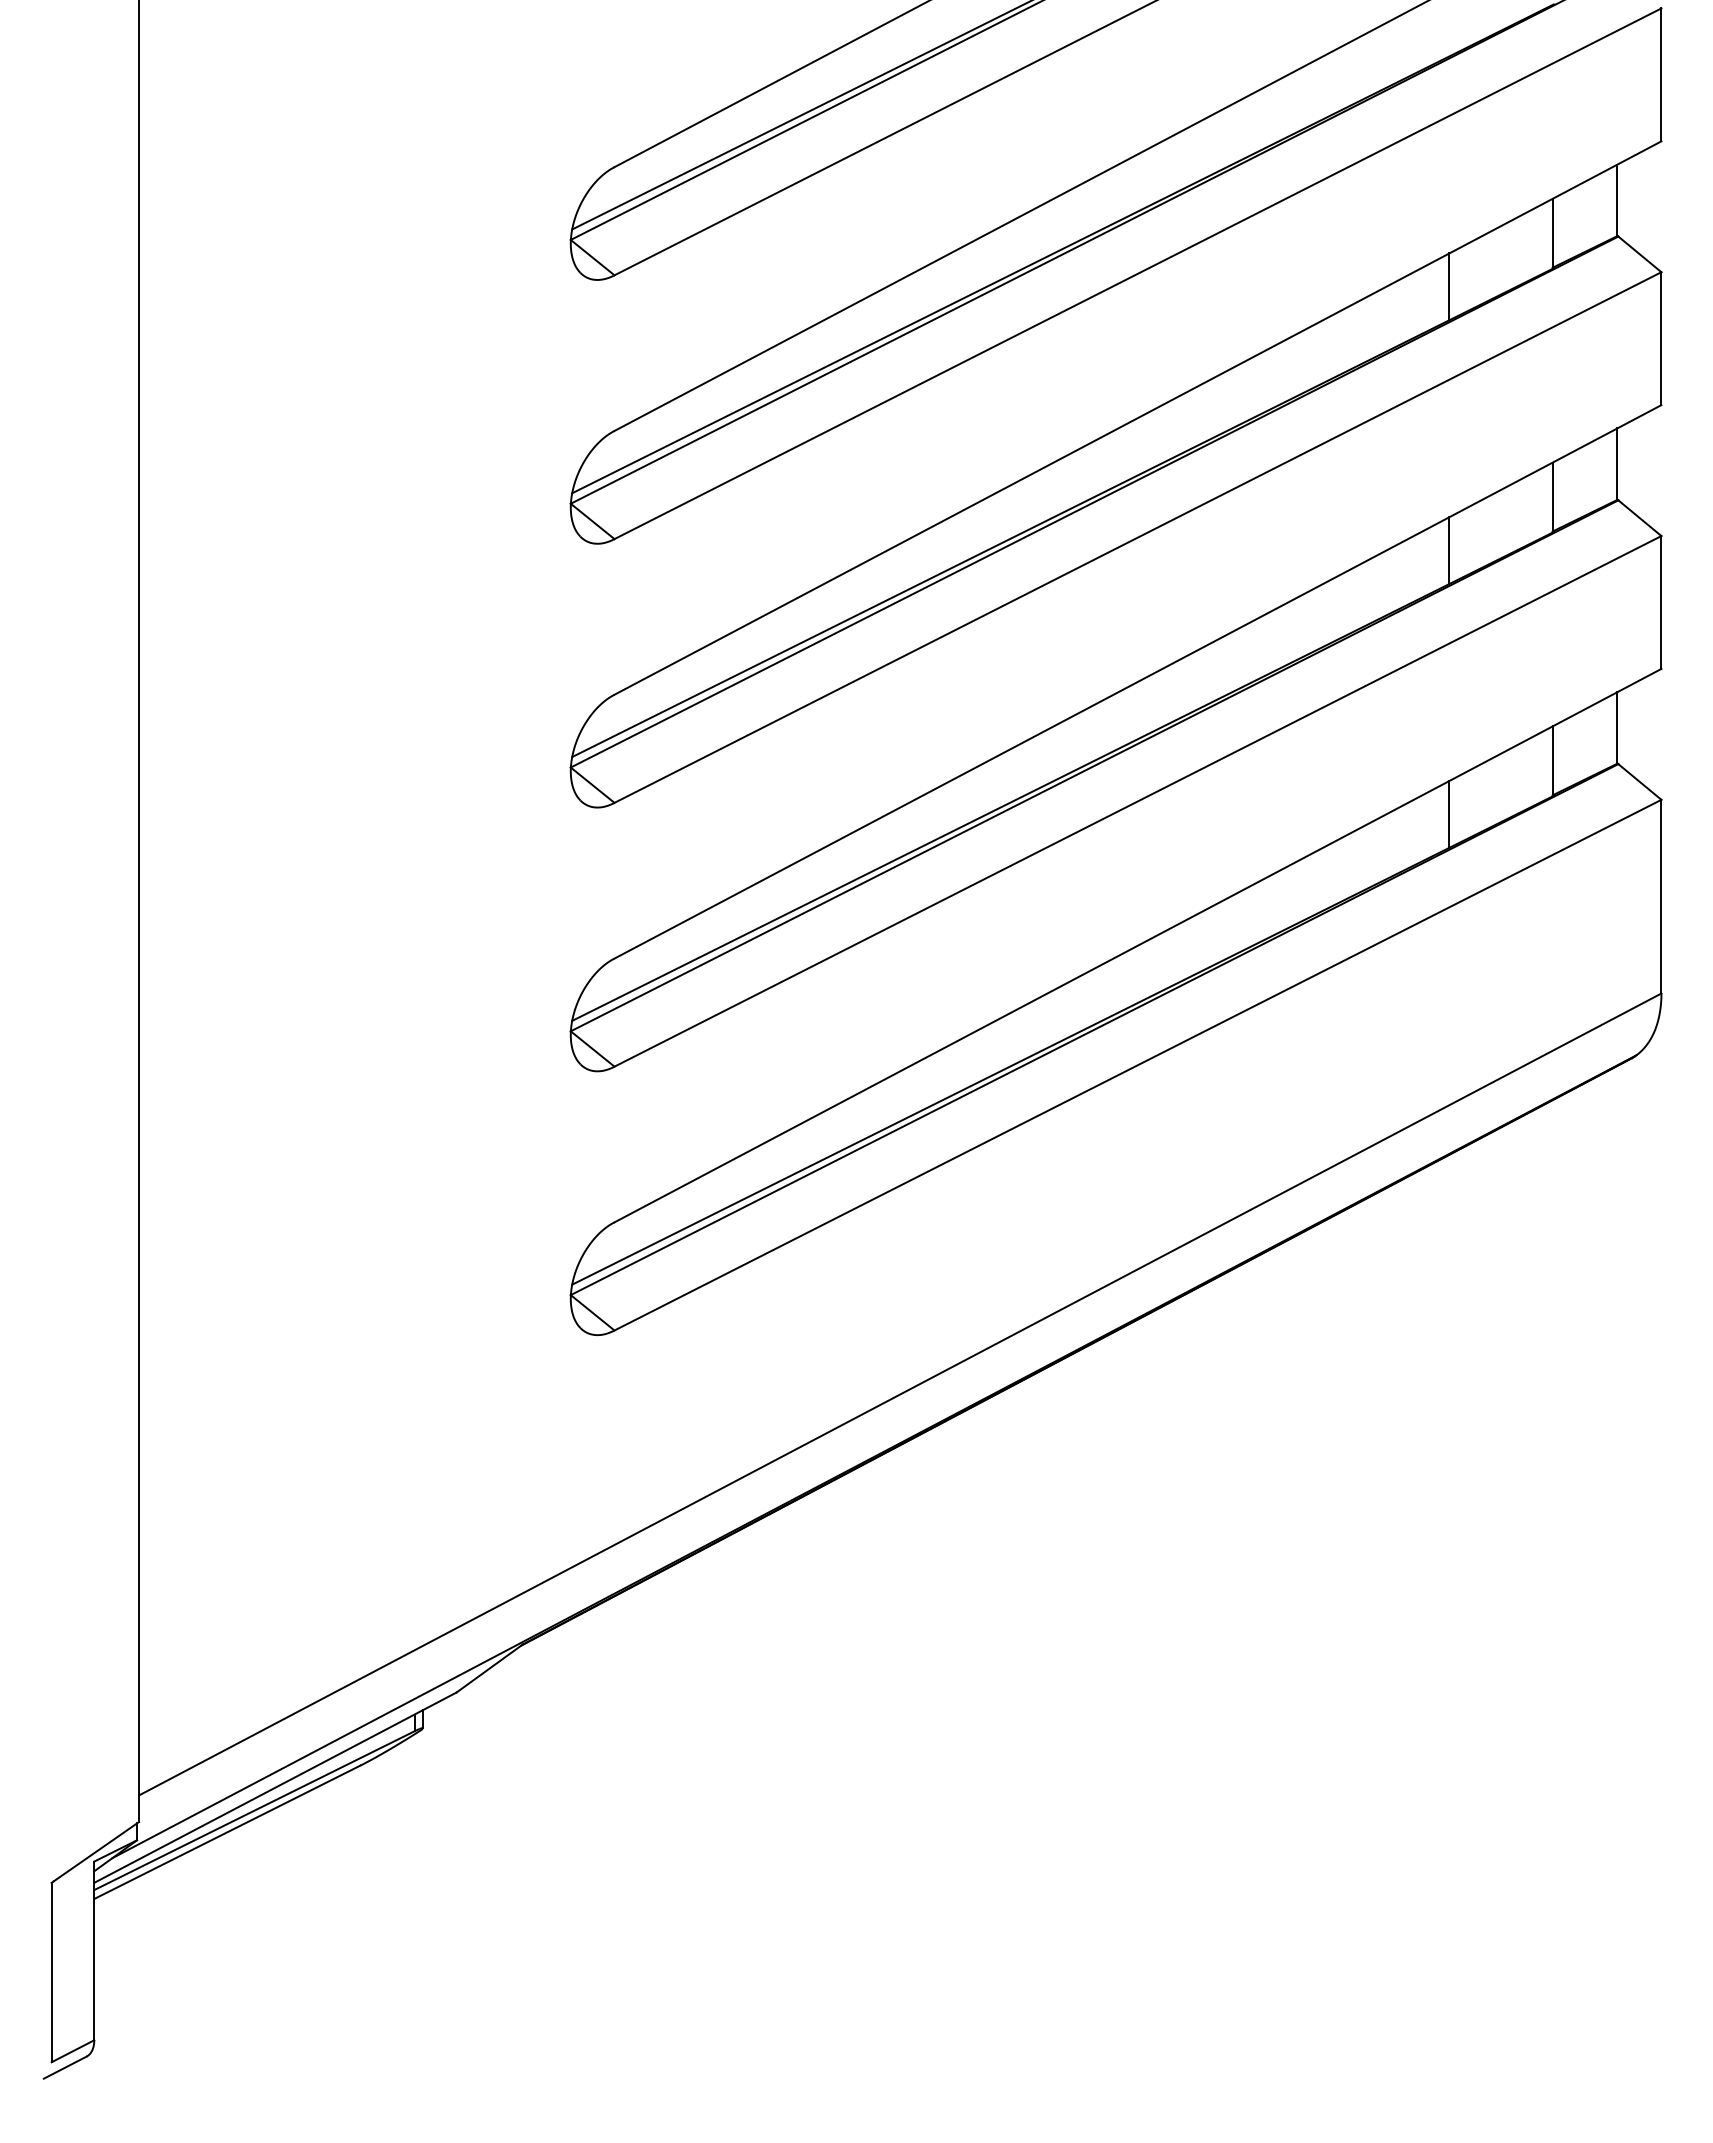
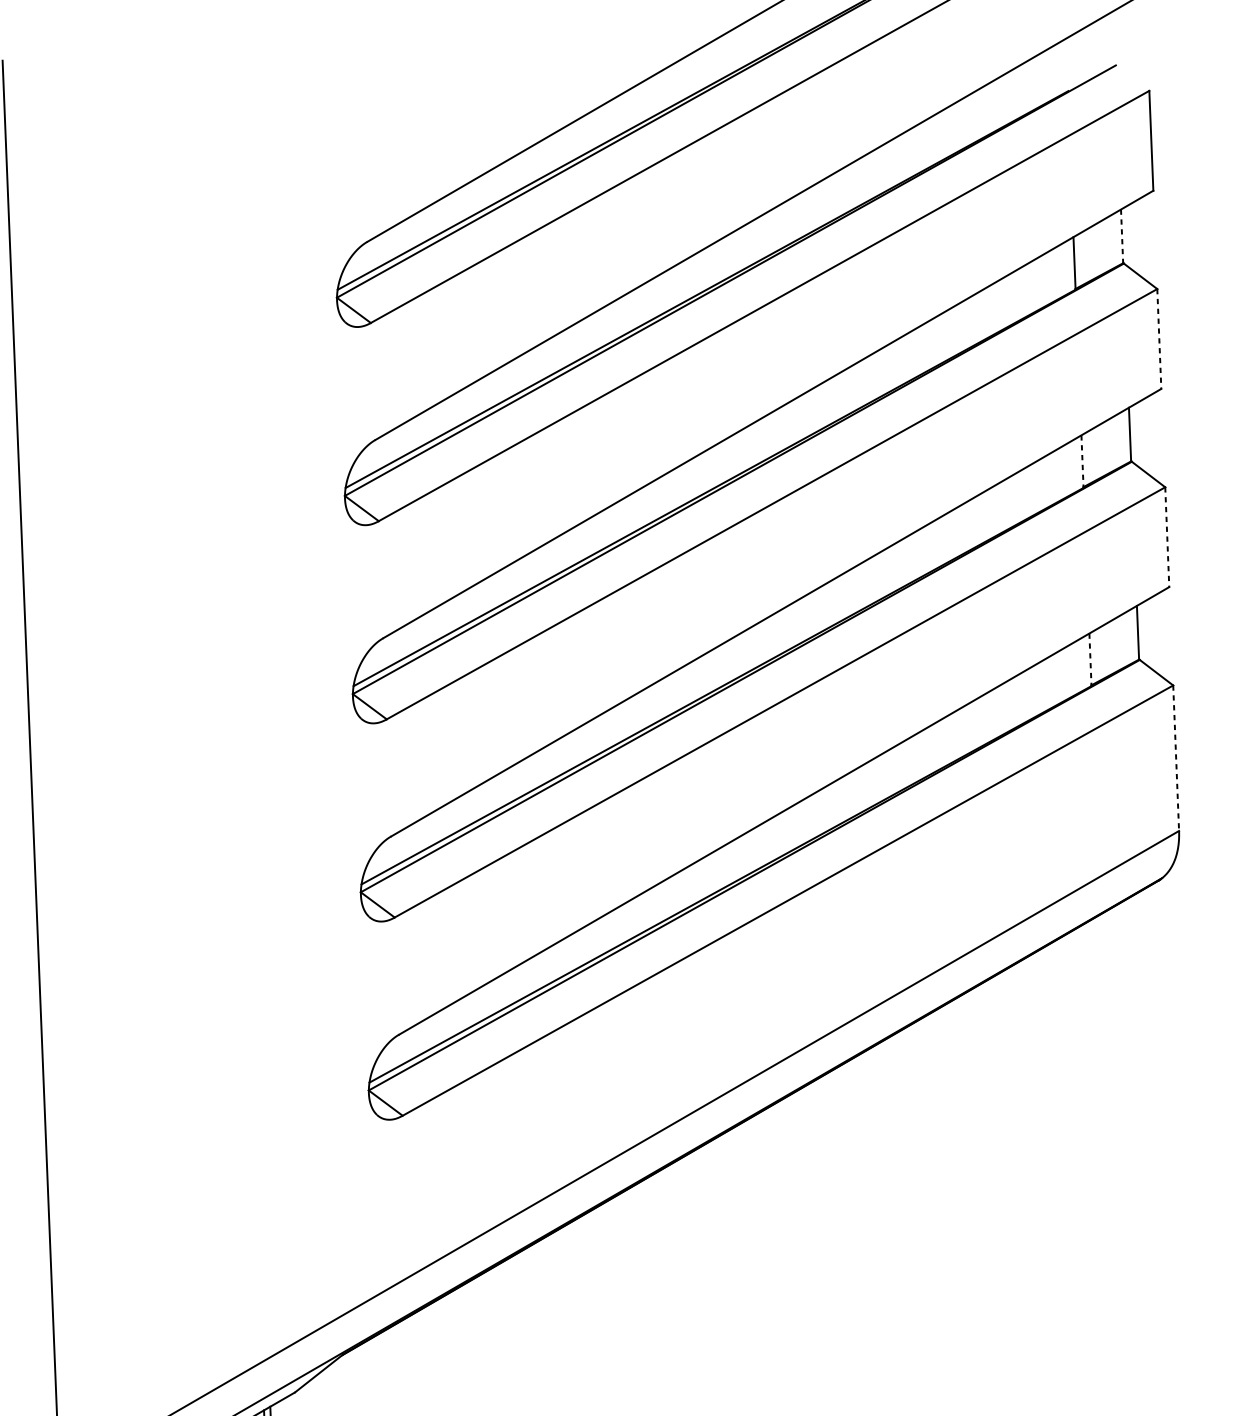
line: (1617, 200) -> (1122, 236), solid -> dashed
line: (1449, 286) -> (998, 306), removed
line: (1661, 339) -> (1159, 339), solid -> dashed
line: (1552, 497) -> (1082, 461), solid -> dashed
line: (1449, 550) -> (1006, 504), removed
line: (1661, 602) -> (1167, 537), solid -> dashed
line: (1552, 761) -> (1090, 659), solid -> dashed
line: (1449, 814) -> (1014, 702), removed
line: (1661, 896) -> (1176, 758), solid -> dashed

